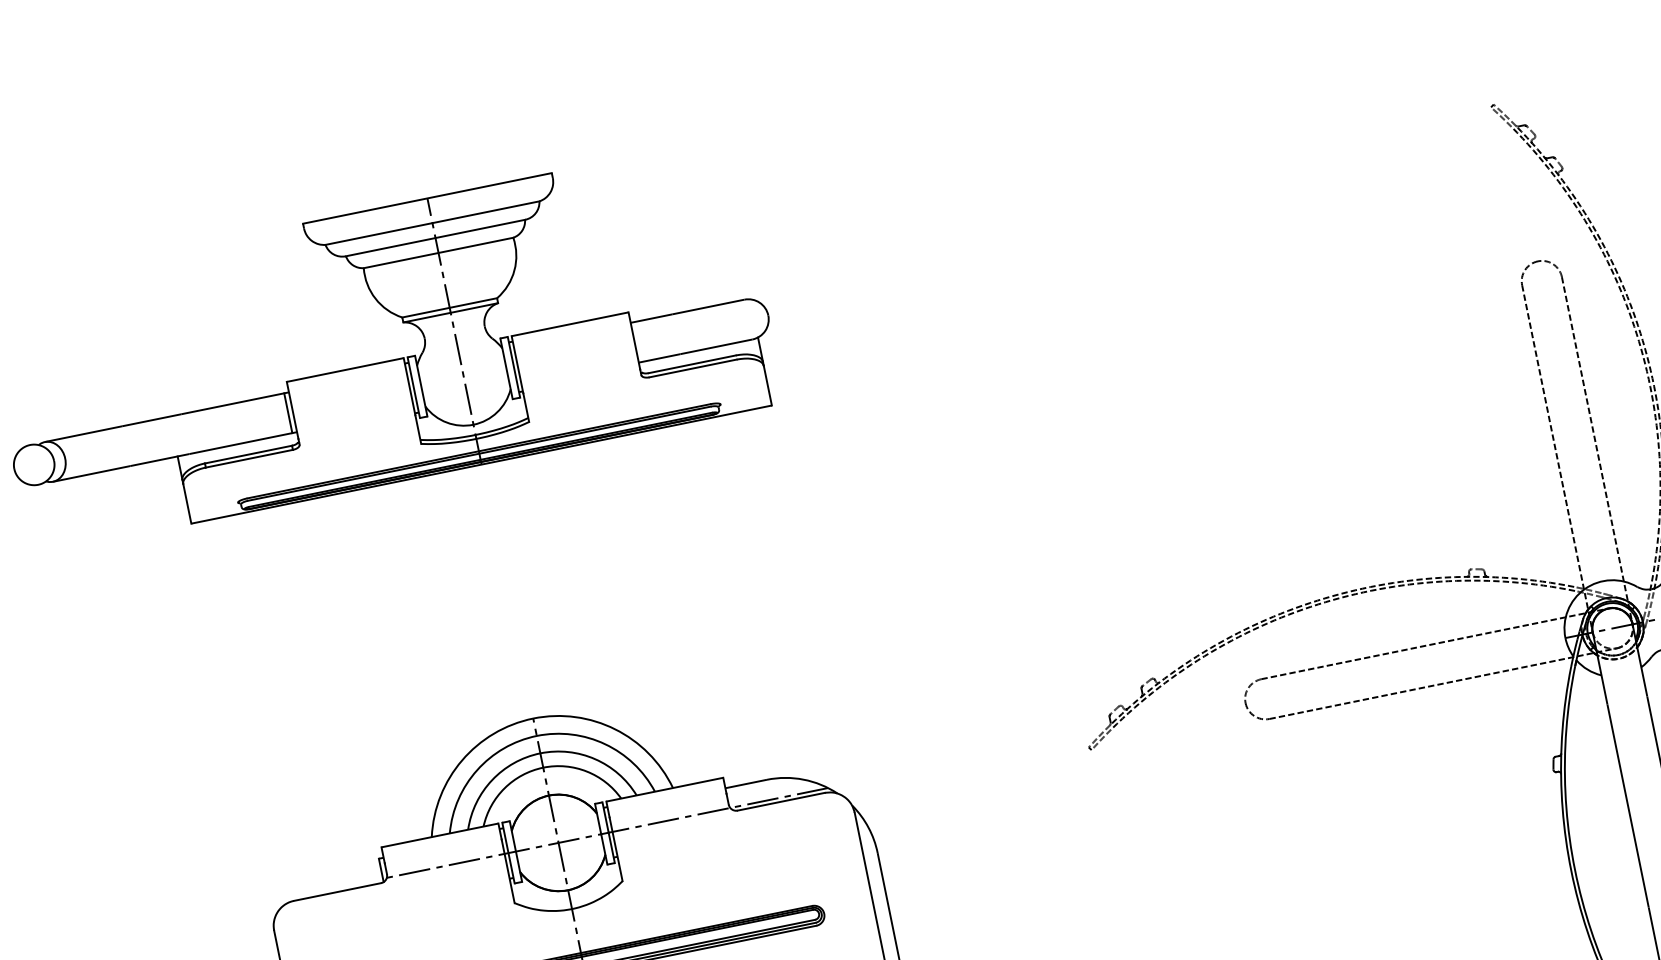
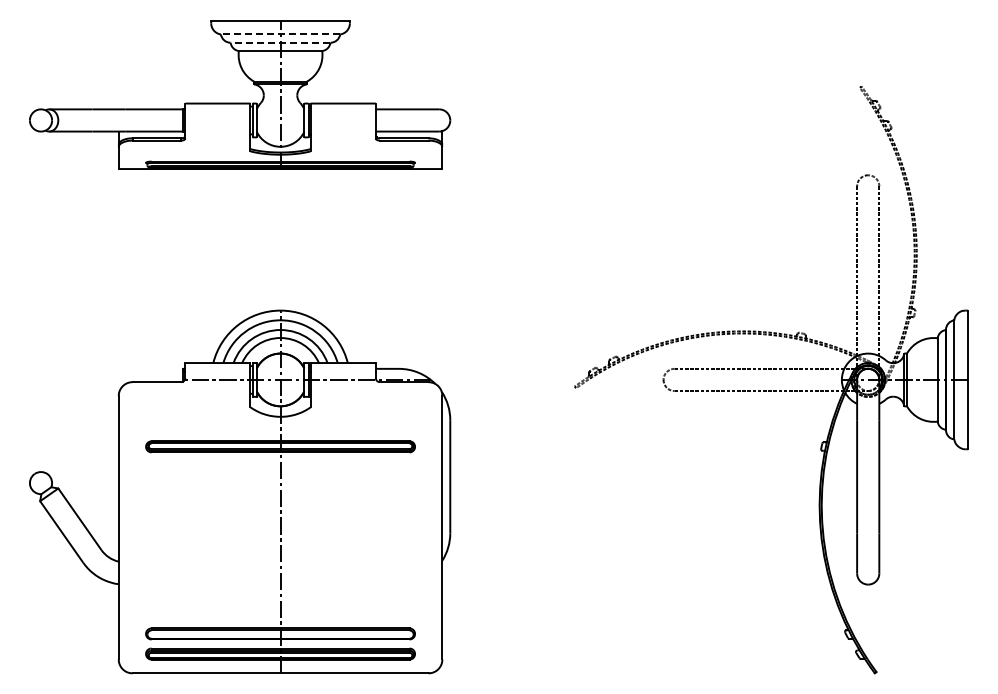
line: (432, 223) -> (280, 34), solid -> dashed
line: (435, 237) -> (280, 42), solid -> dashed

